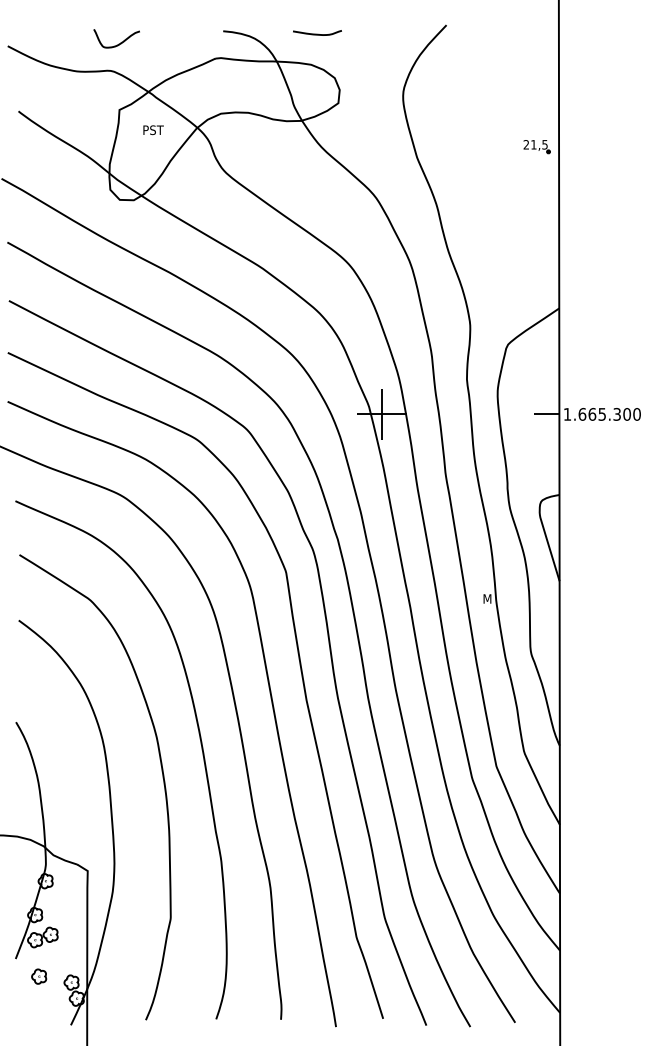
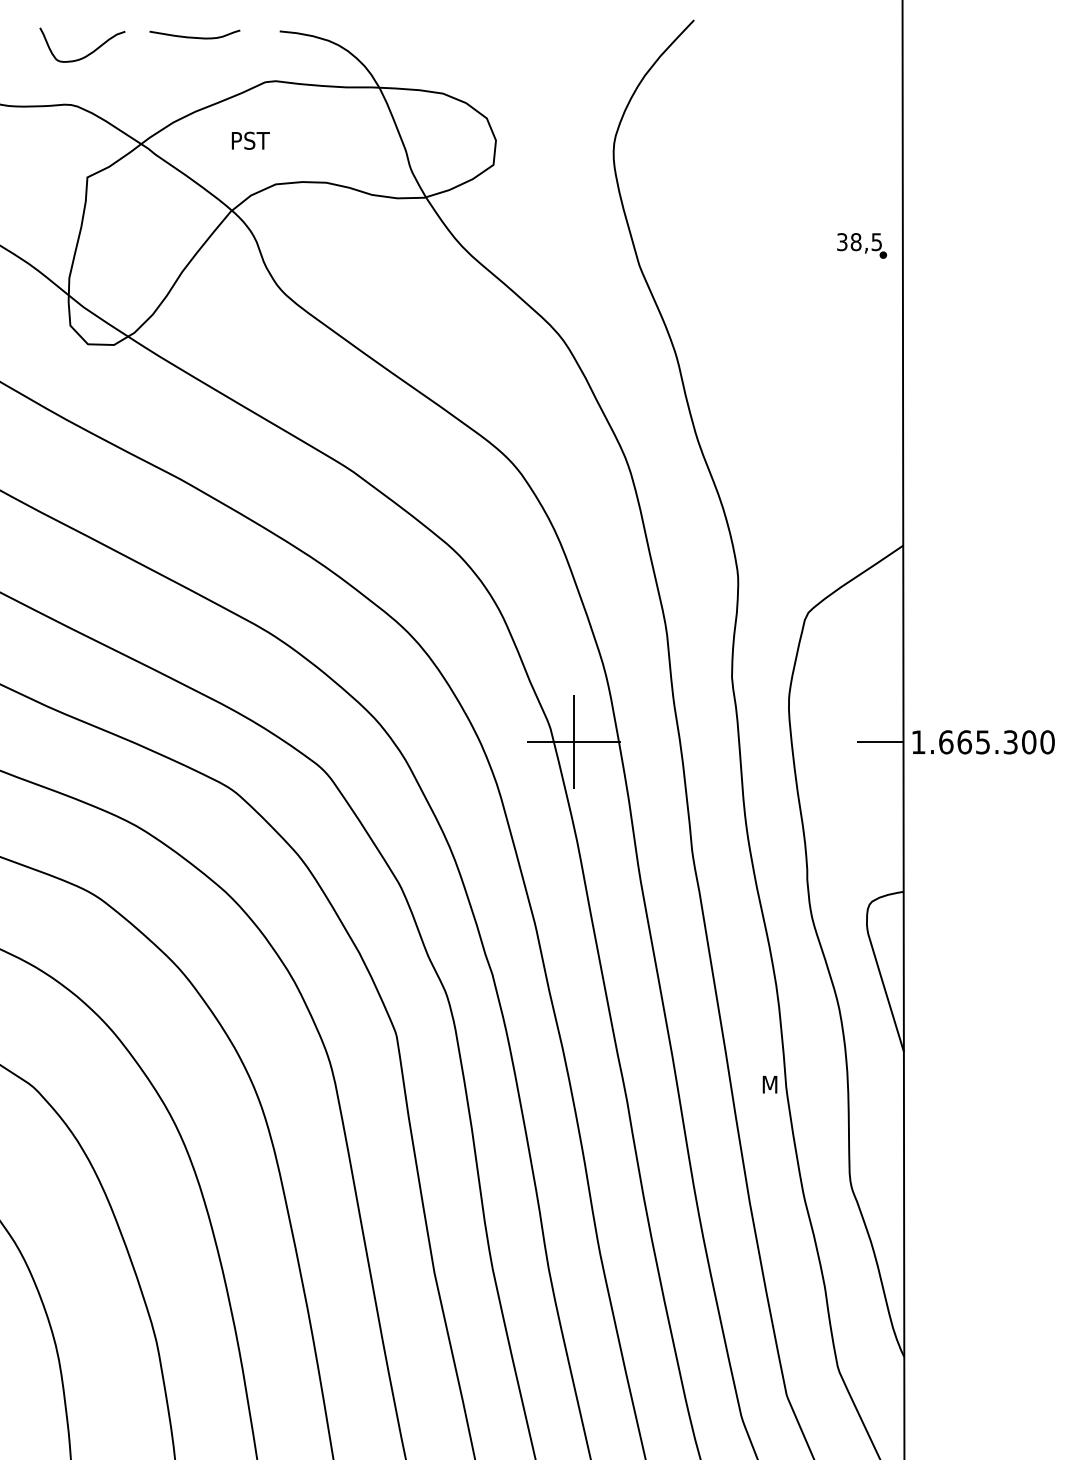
curve: (317, 33) -> (194, 35), moved
text: (153, 130) -> (250, 141), moved
text: (529, 144) -> (848, 241), 21,5 -> 38,5

